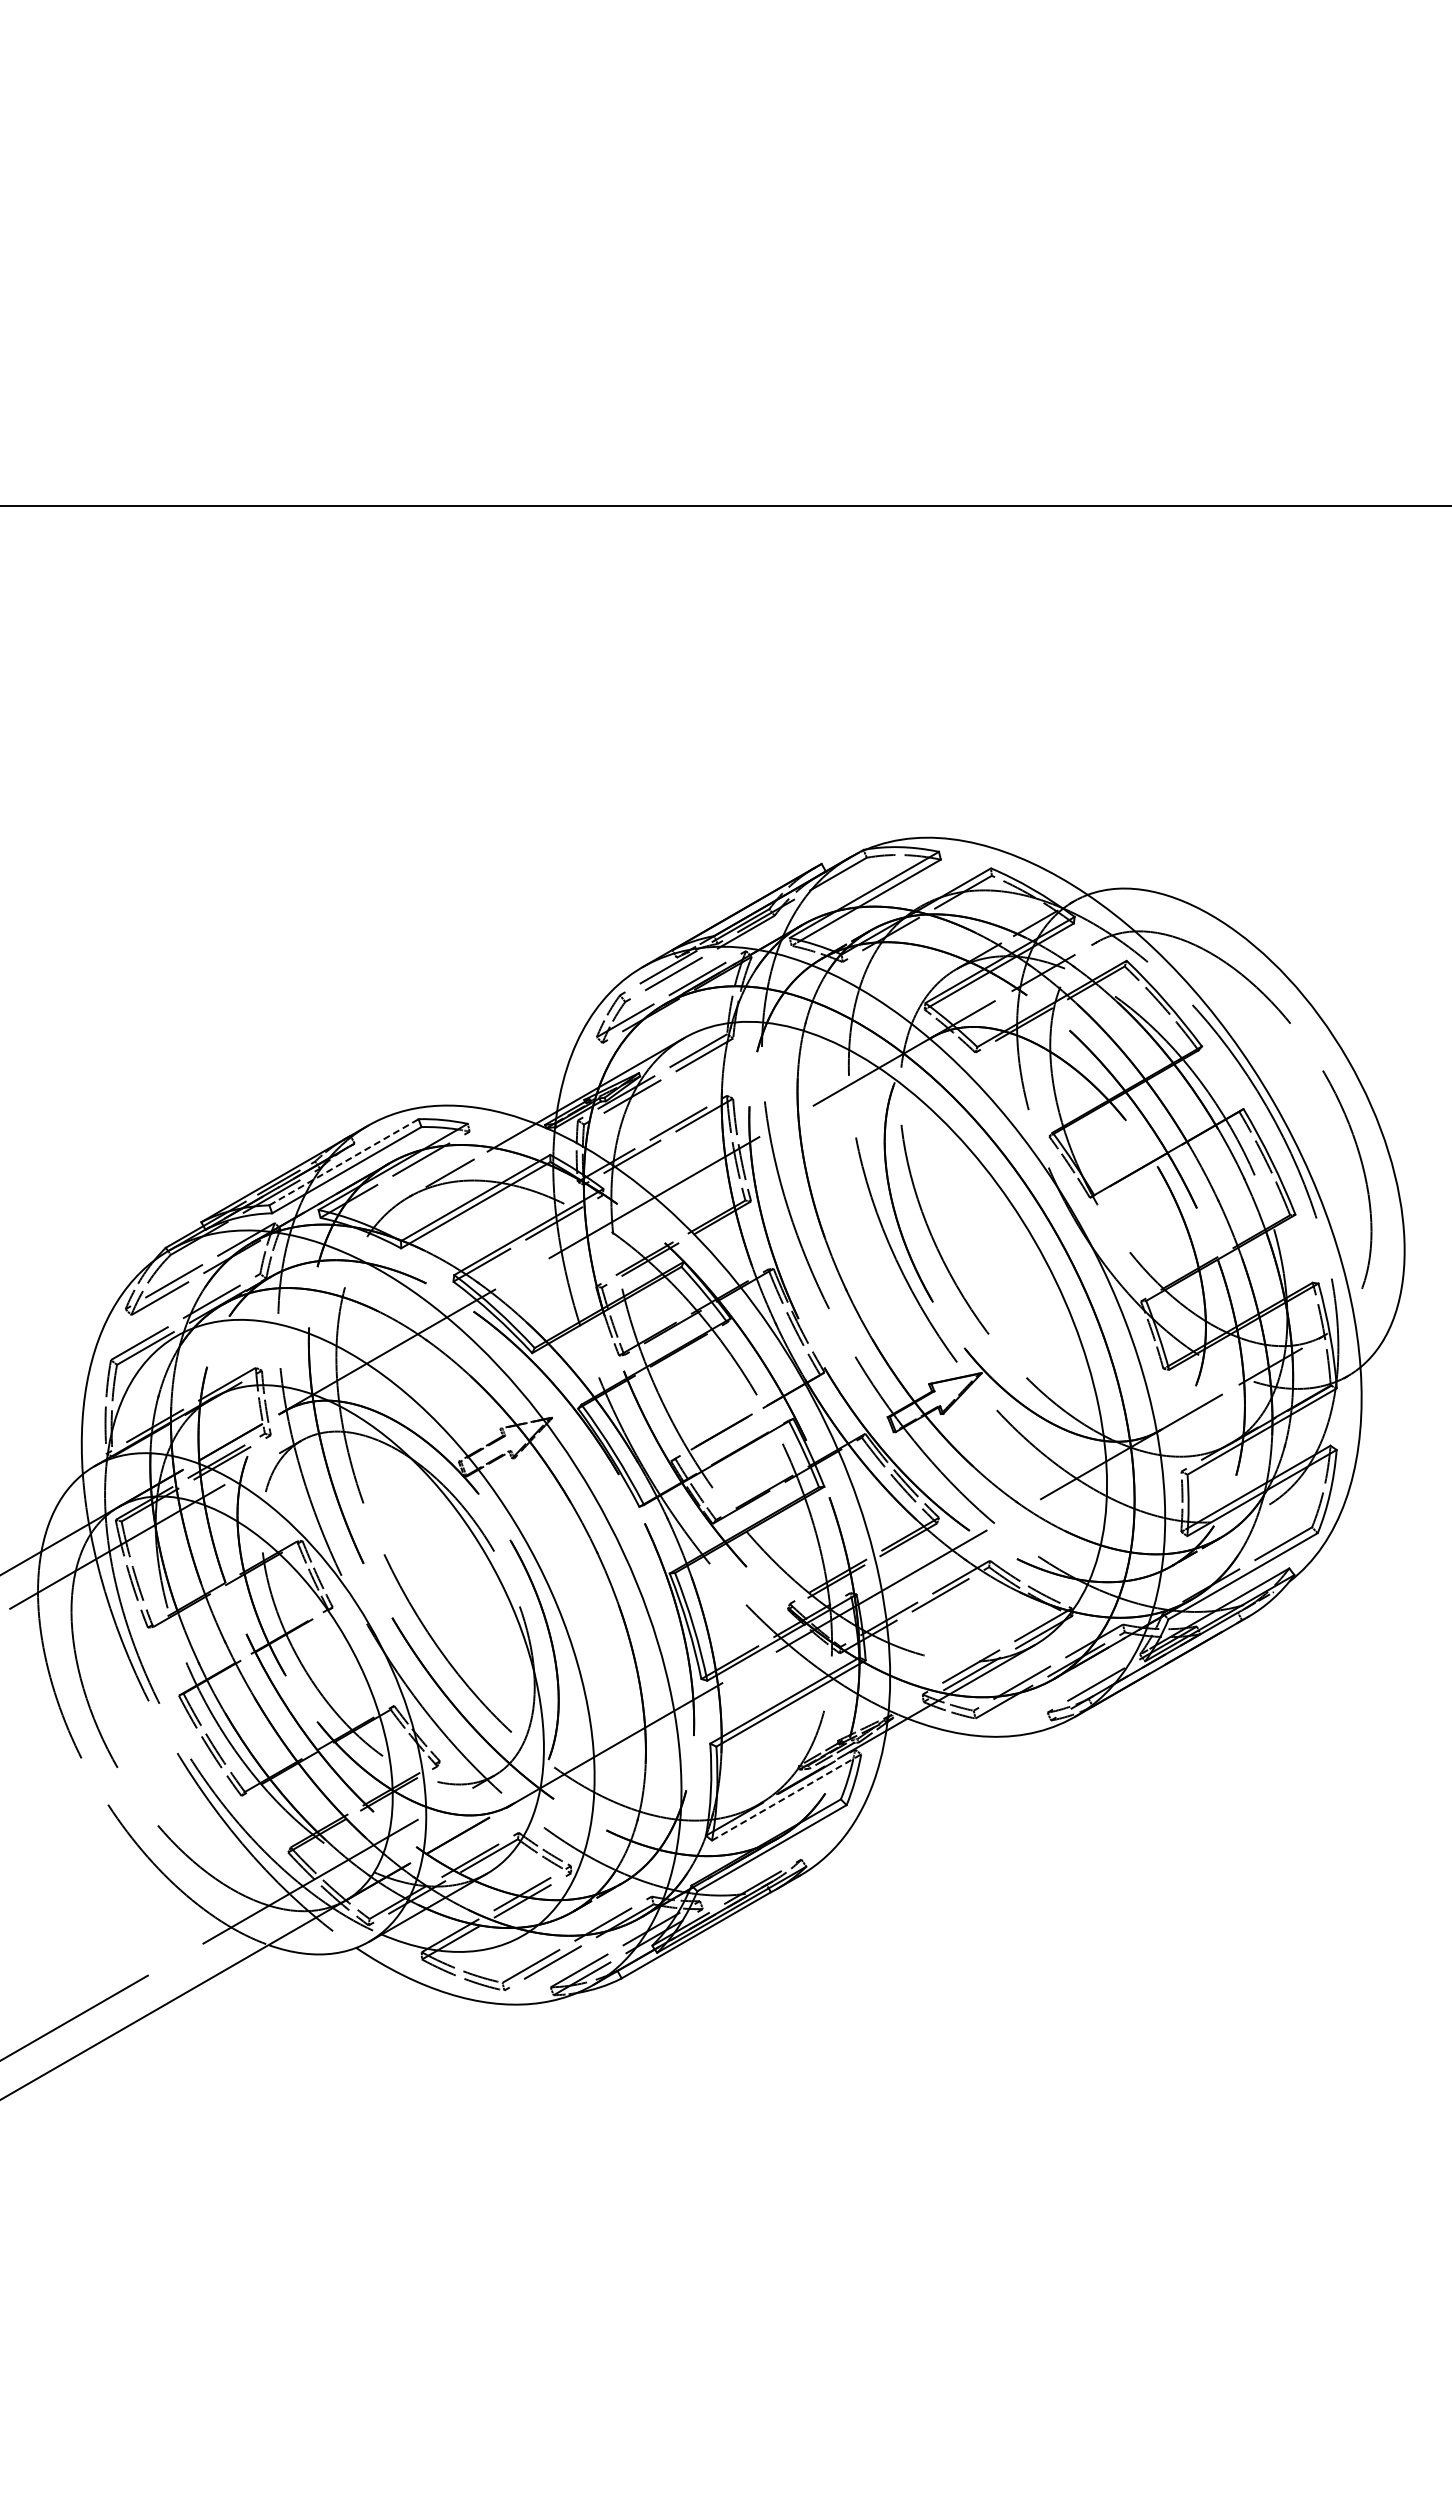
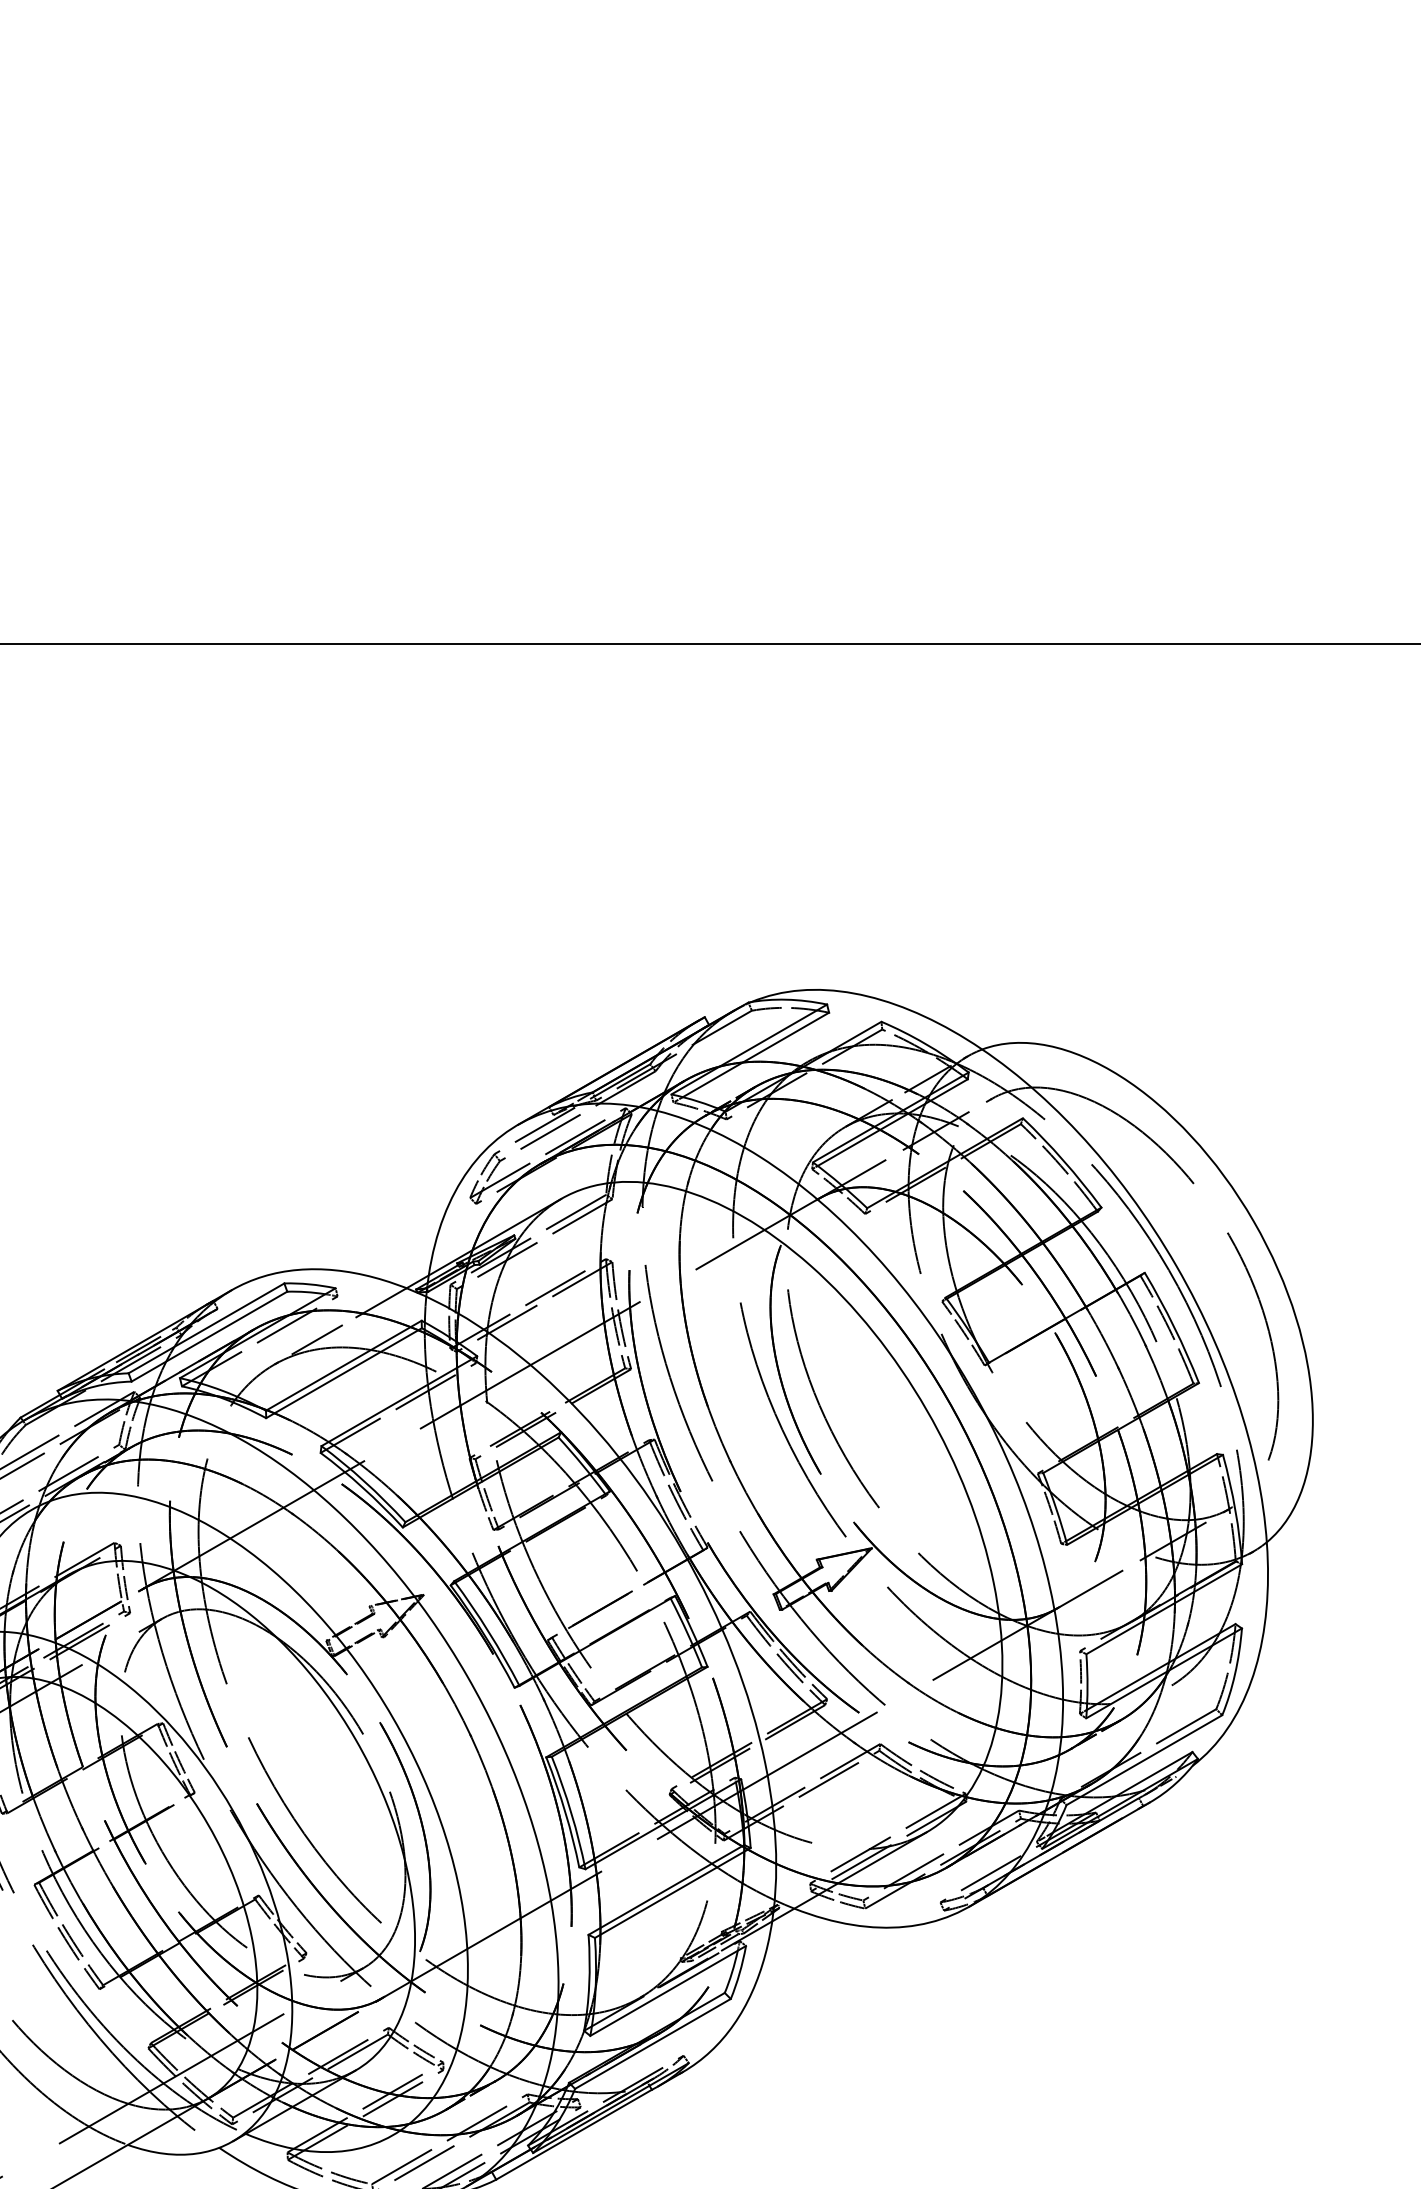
line: (344, 1162) -> (207, 1328), dashed -> solid
line: (787, 1797) -> (669, 1990), dashed -> solid

